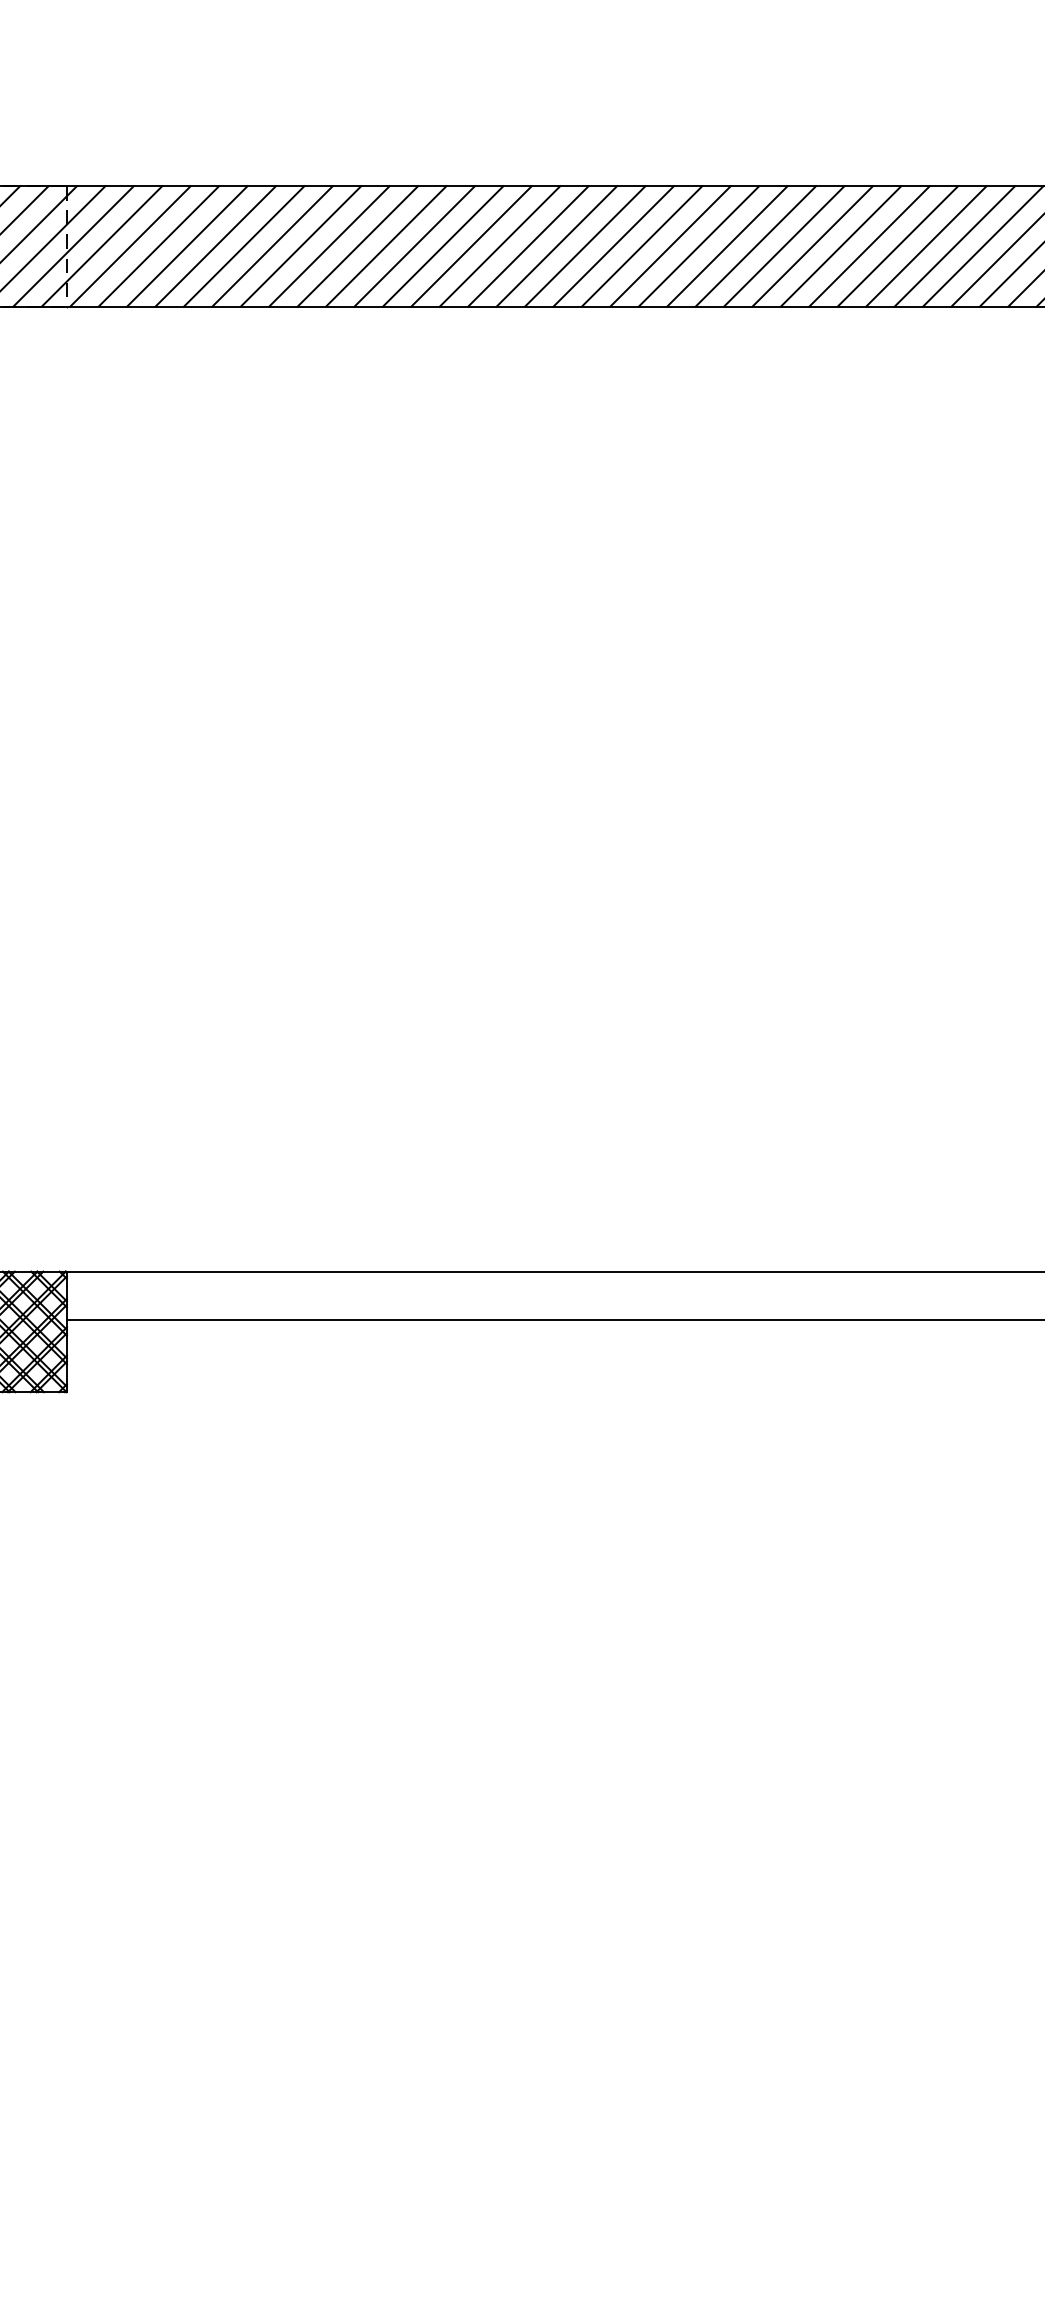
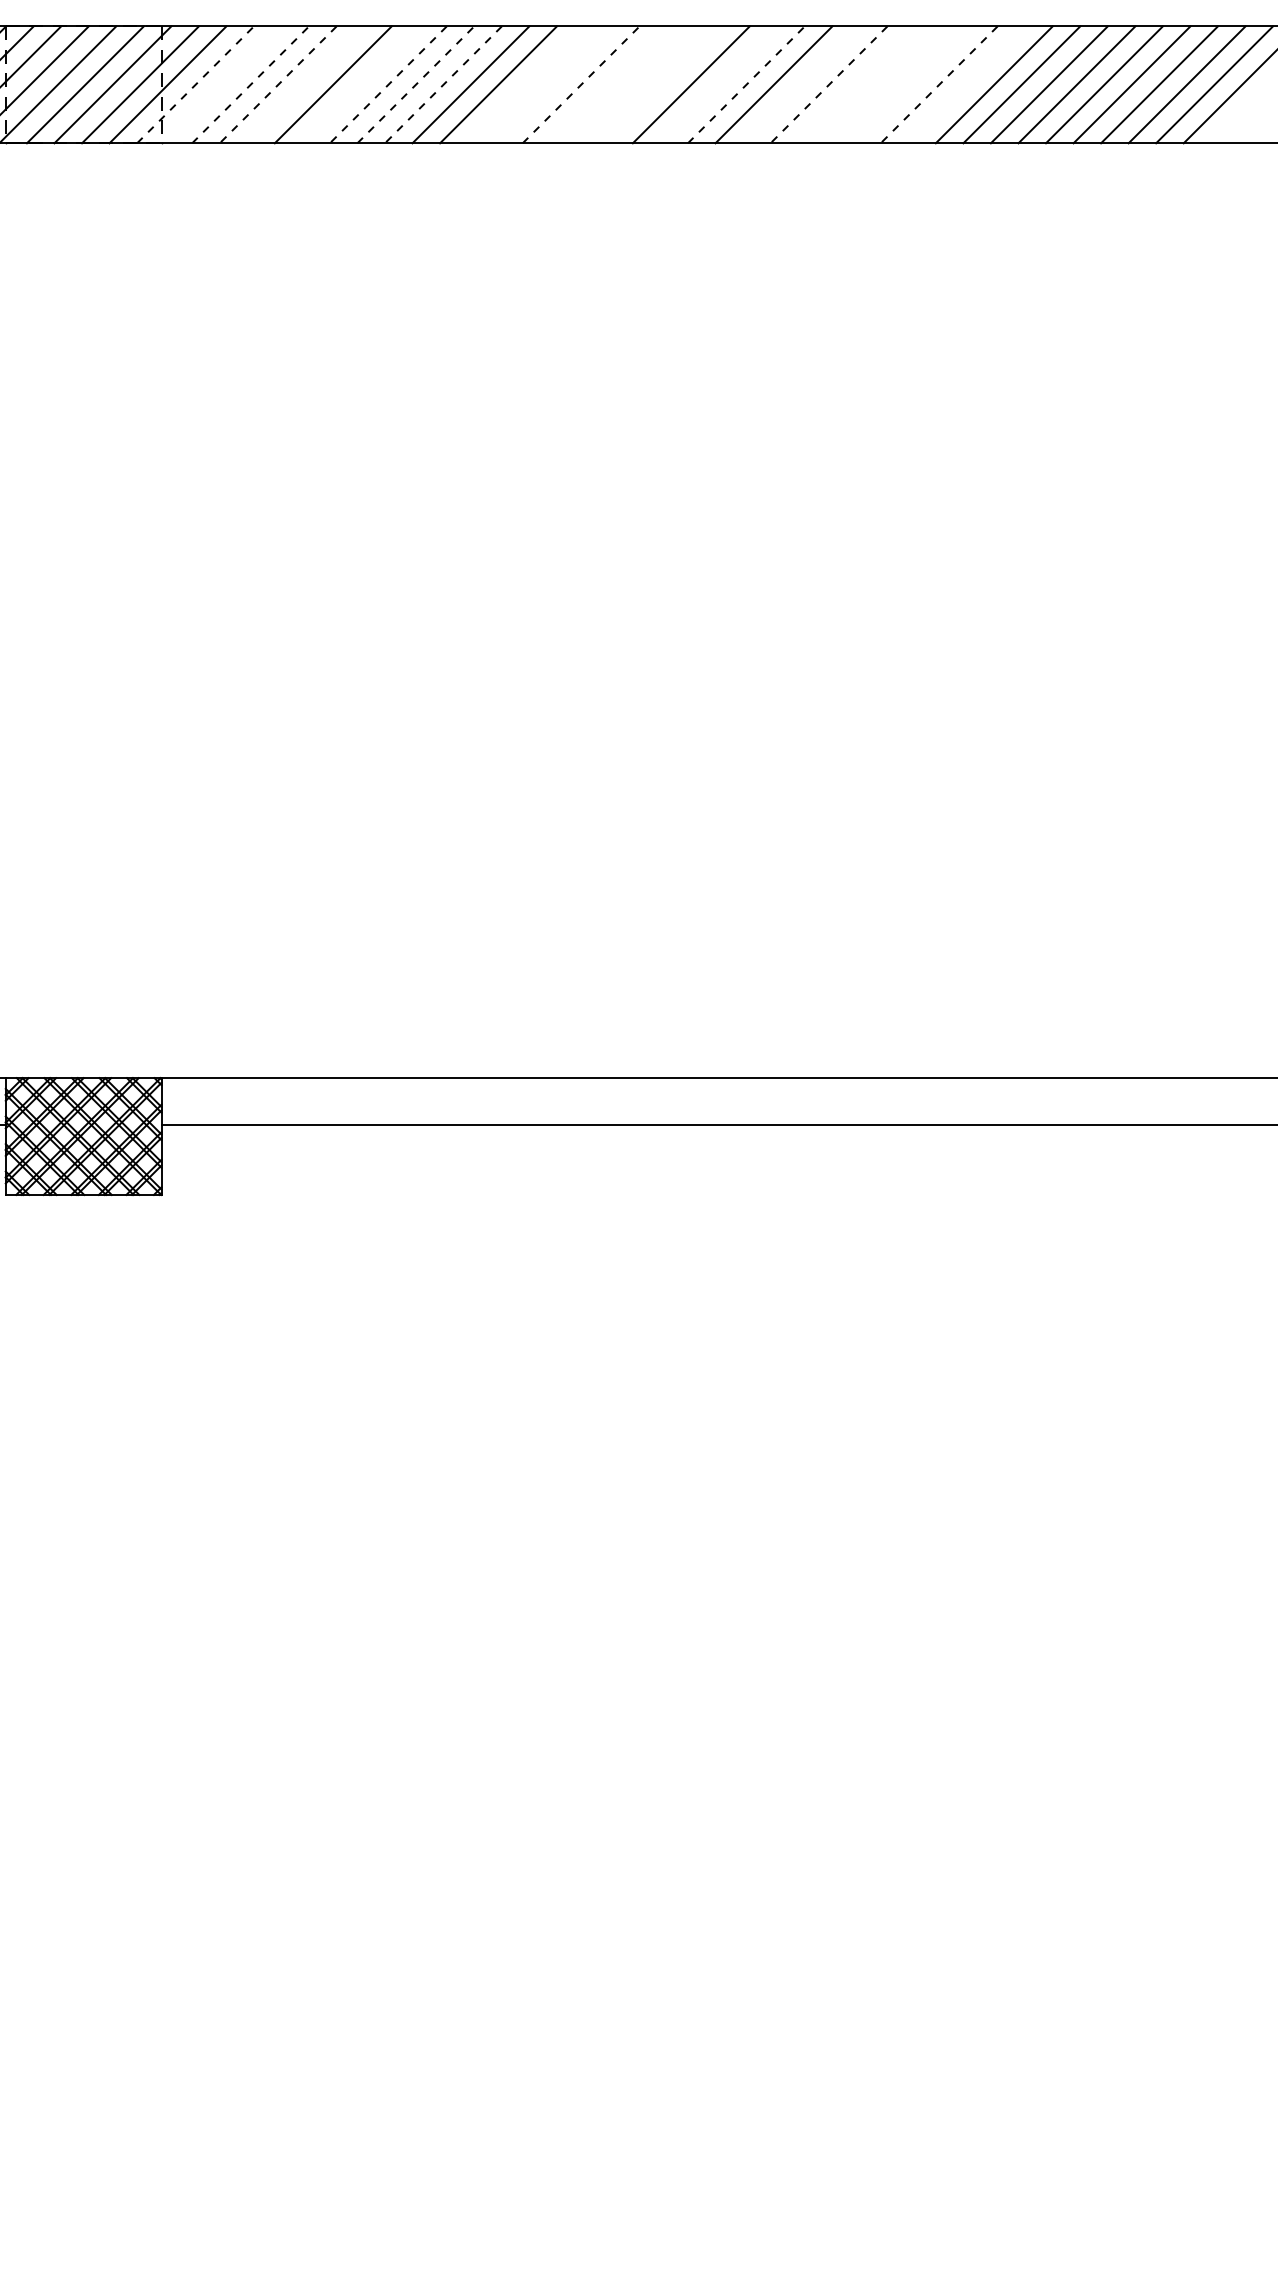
line: (101, 246) -> (195, 84), solid -> dashed
line: (129, 246) -> (222, 84), removed
line: (158, 246) -> (250, 84), solid -> dashed
line: (187, 246) -> (278, 84), solid -> dashed
line: (215, 246) -> (305, 84), removed
line: (272, 246) -> (360, 84), removed
line: (301, 246) -> (388, 84), solid -> dashed
line: (329, 246) -> (415, 84), solid -> dashed
line: (357, 246) -> (443, 84), solid -> dashed
line: (442, 246) -> (525, 84), removed
line: (471, 246) -> (553, 84), removed
line: (500, 246) -> (581, 84), solid -> dashed
line: (528, 246) -> (608, 84), removed
line: (556, 246) -> (635, 84), removed
line: (584, 246) -> (663, 84), removed
line: (641, 246) -> (718, 84), removed
line: (670, 246) -> (746, 84), solid -> dashed
line: (727, 246) -> (801, 84), removed
line: (756, 246) -> (829, 84), solid -> dashed
line: (784, 246) -> (856, 84), removed
line: (812, 246) -> (883, 84), removed
line: (840, 246) -> (911, 84), removed
line: (869, 246) -> (939, 84), solid -> dashed
line: (897, 246) -> (966, 84), removed

